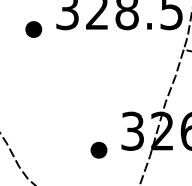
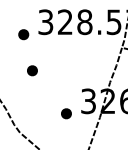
part: (47, 84) -> (32, 70), added

